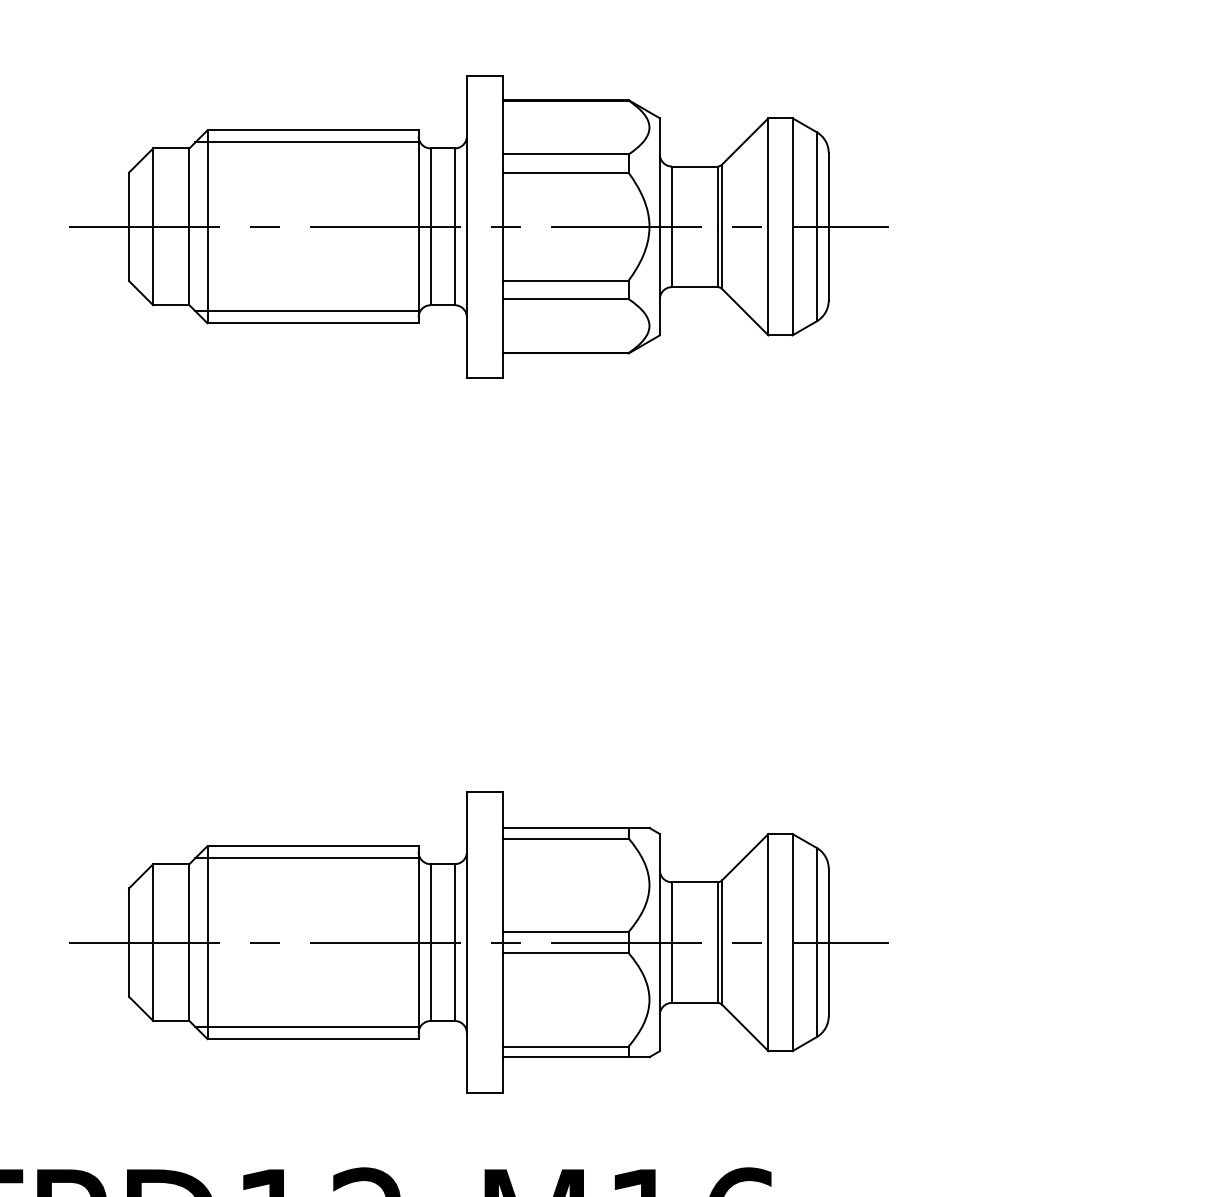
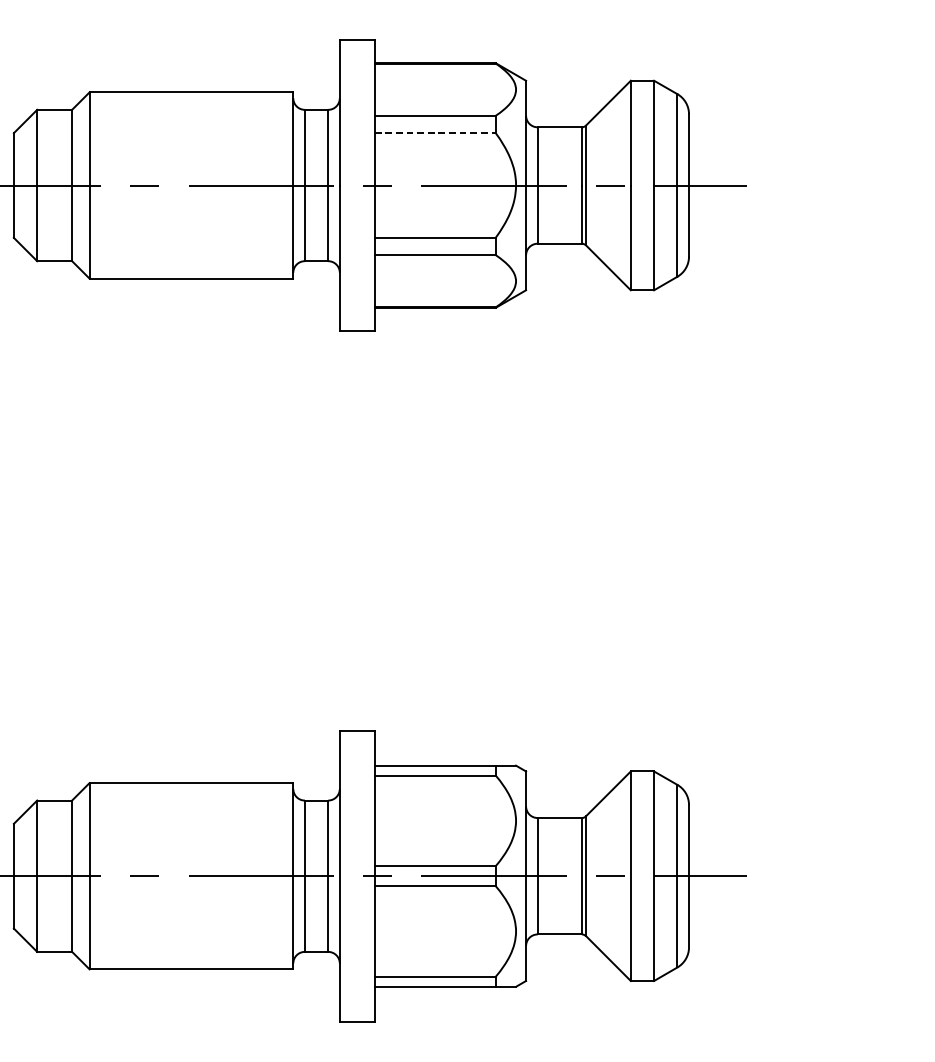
line: (307, 142) -> (186, 104), removed
line: (565, 172) -> (435, 133), solid -> dashed
line: (307, 311) -> (186, 267), removed
line: (307, 858) -> (186, 795), removed
line: (307, 1027) -> (186, 958), removed

